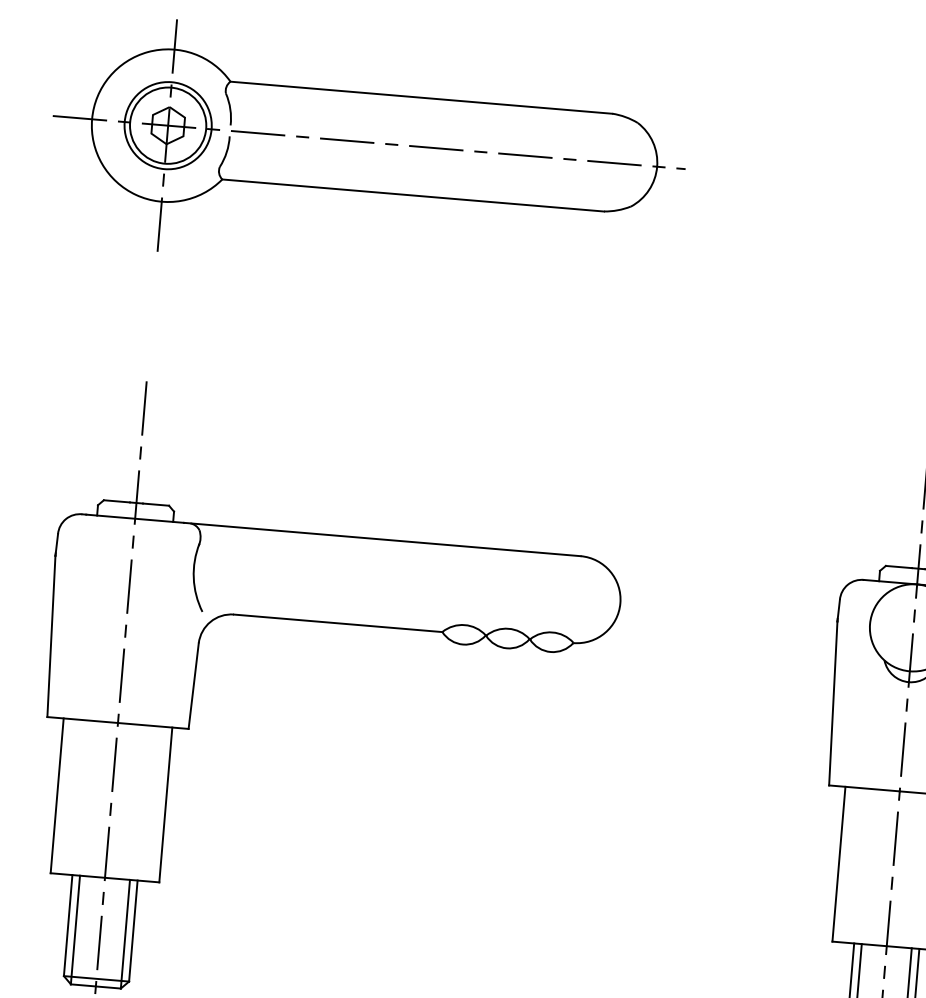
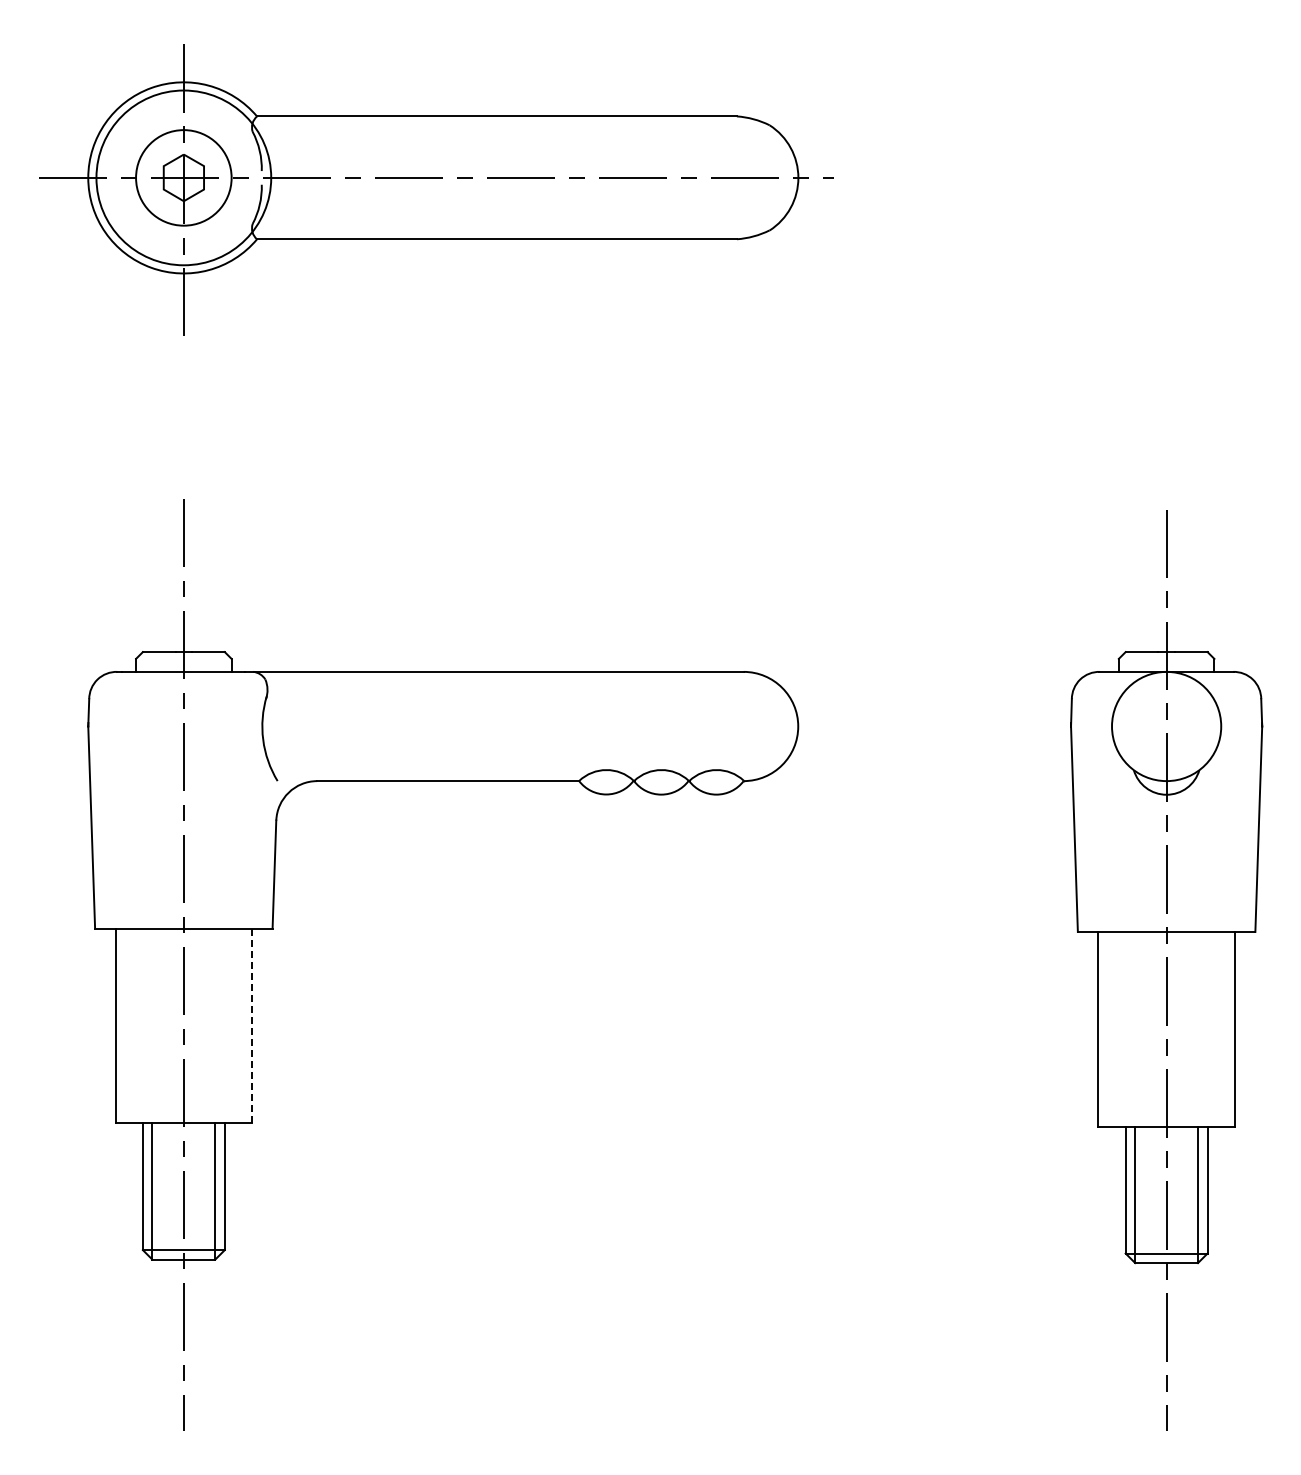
circle: (167, 125) -> (183, 177), size x1.6
line: (166, 804) -> (252, 1025), solid -> dashed

